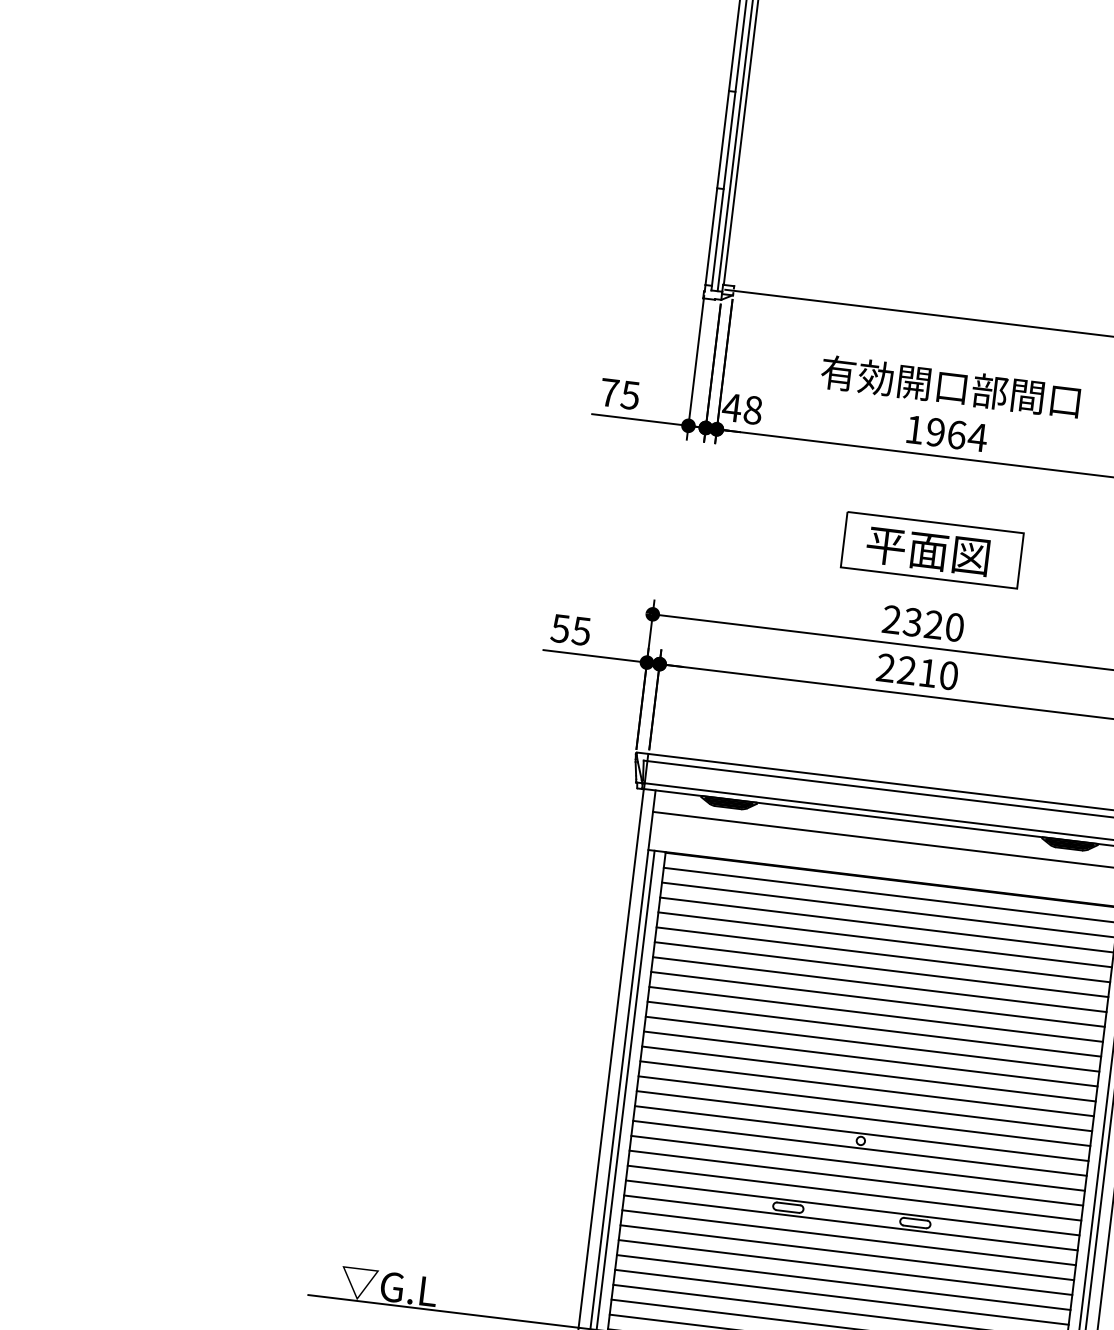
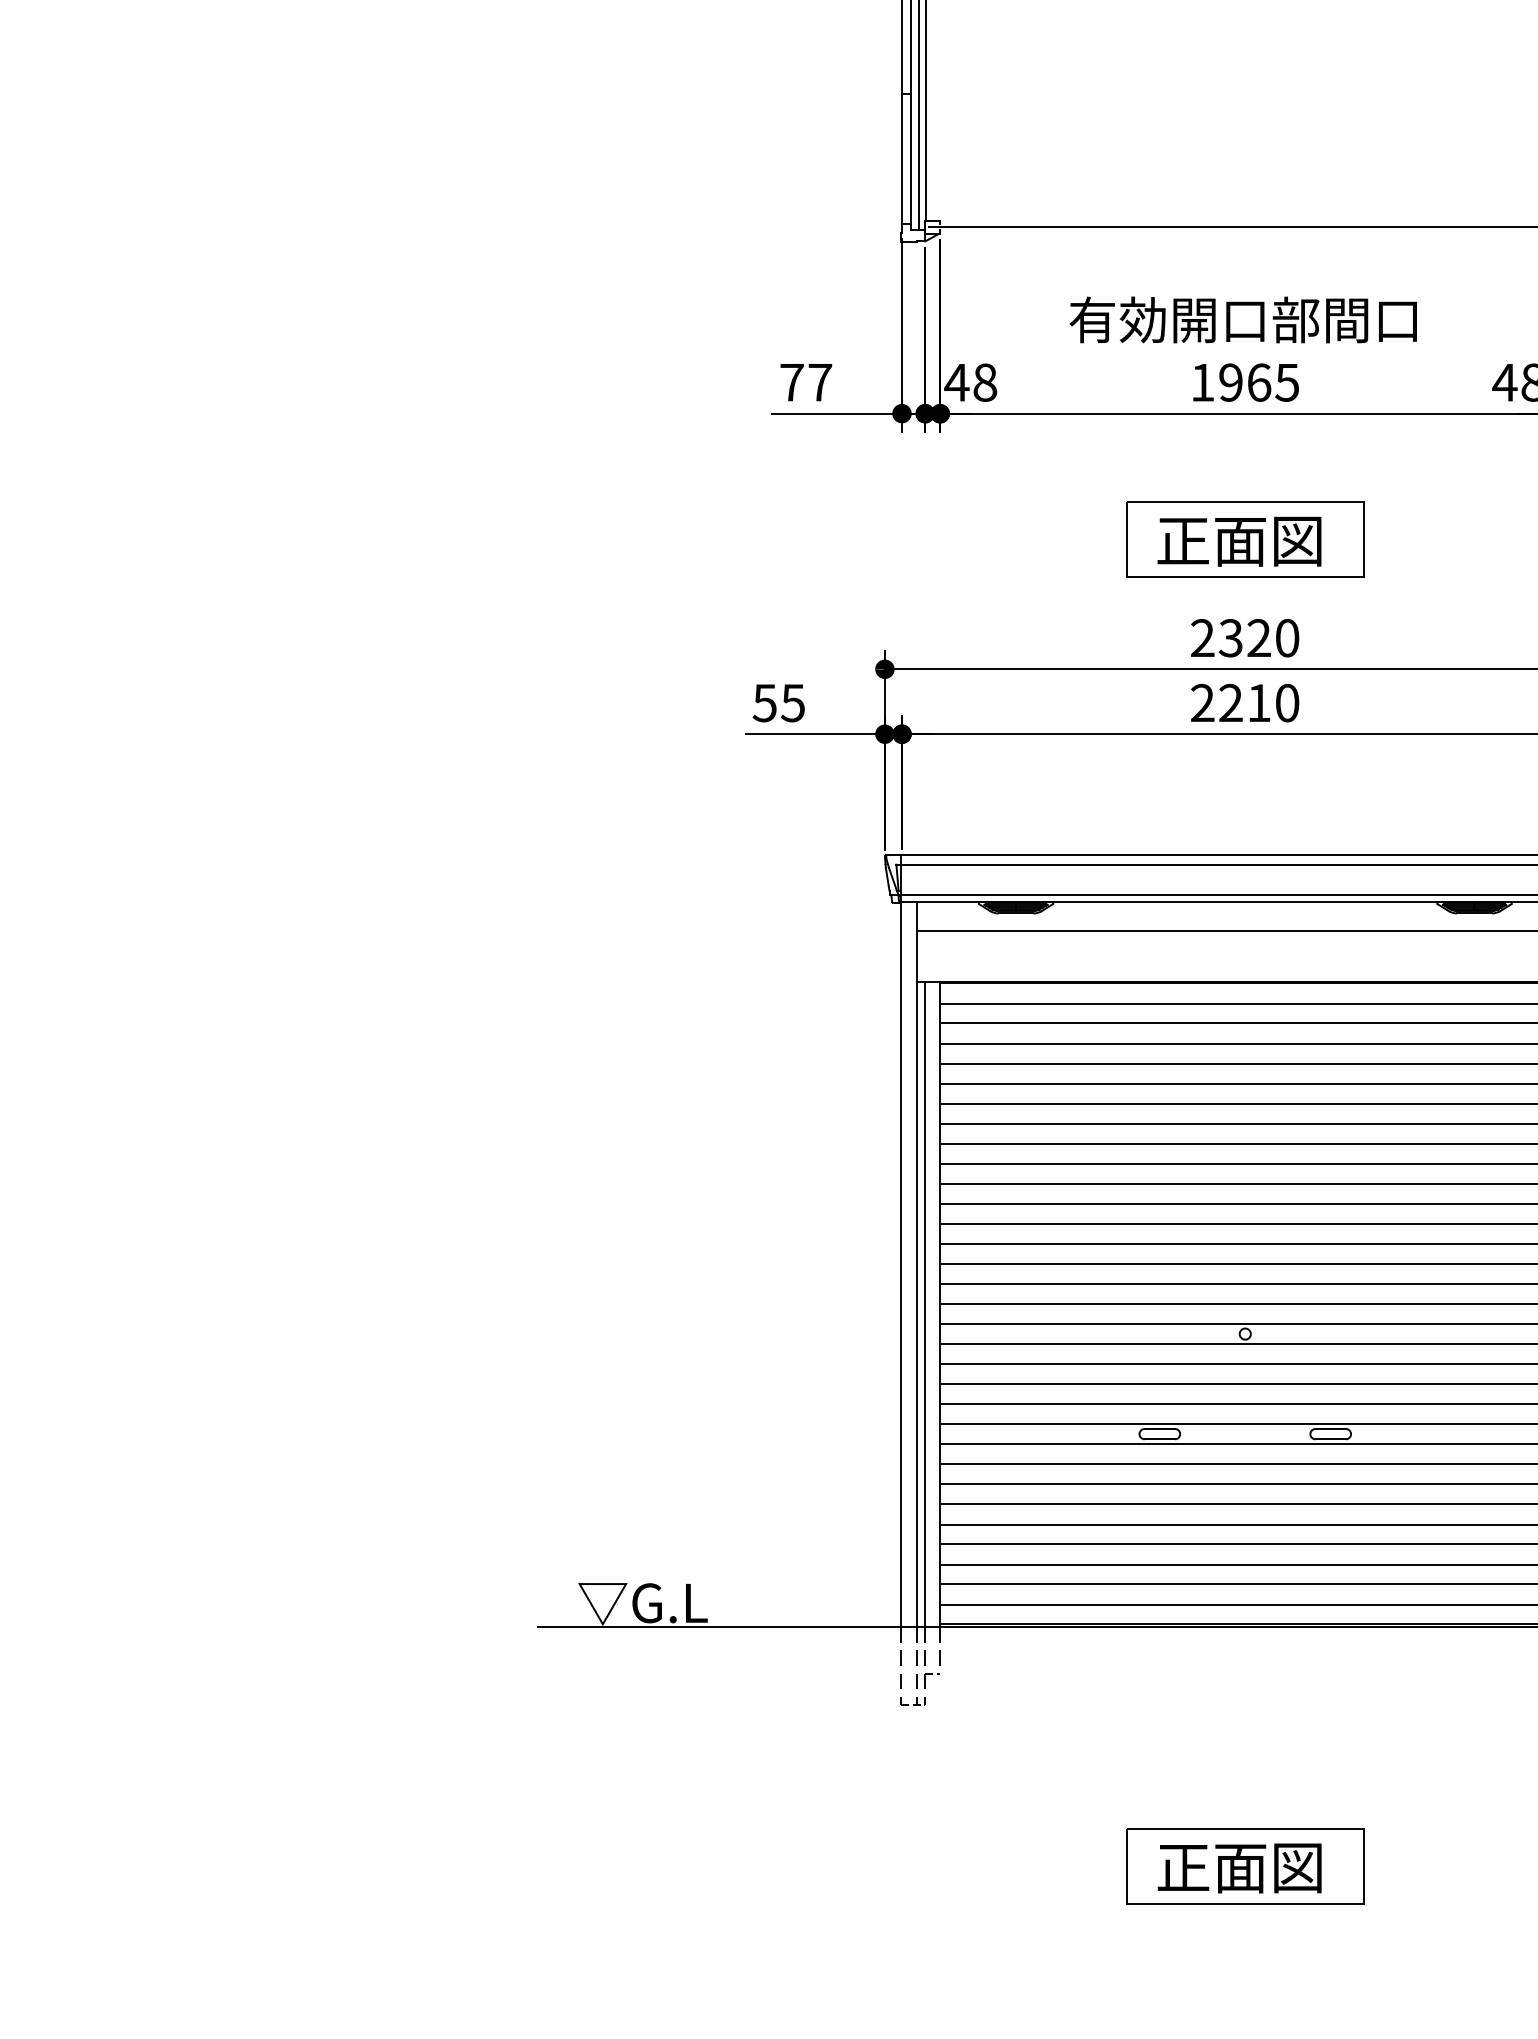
text: (630, 395) -> (820, 382), 75 -> 77
text: (977, 437) -> (1287, 382), 1964 -> 1965
text: (885, 546) -> (1182, 542), 平面図 -> 正面図

